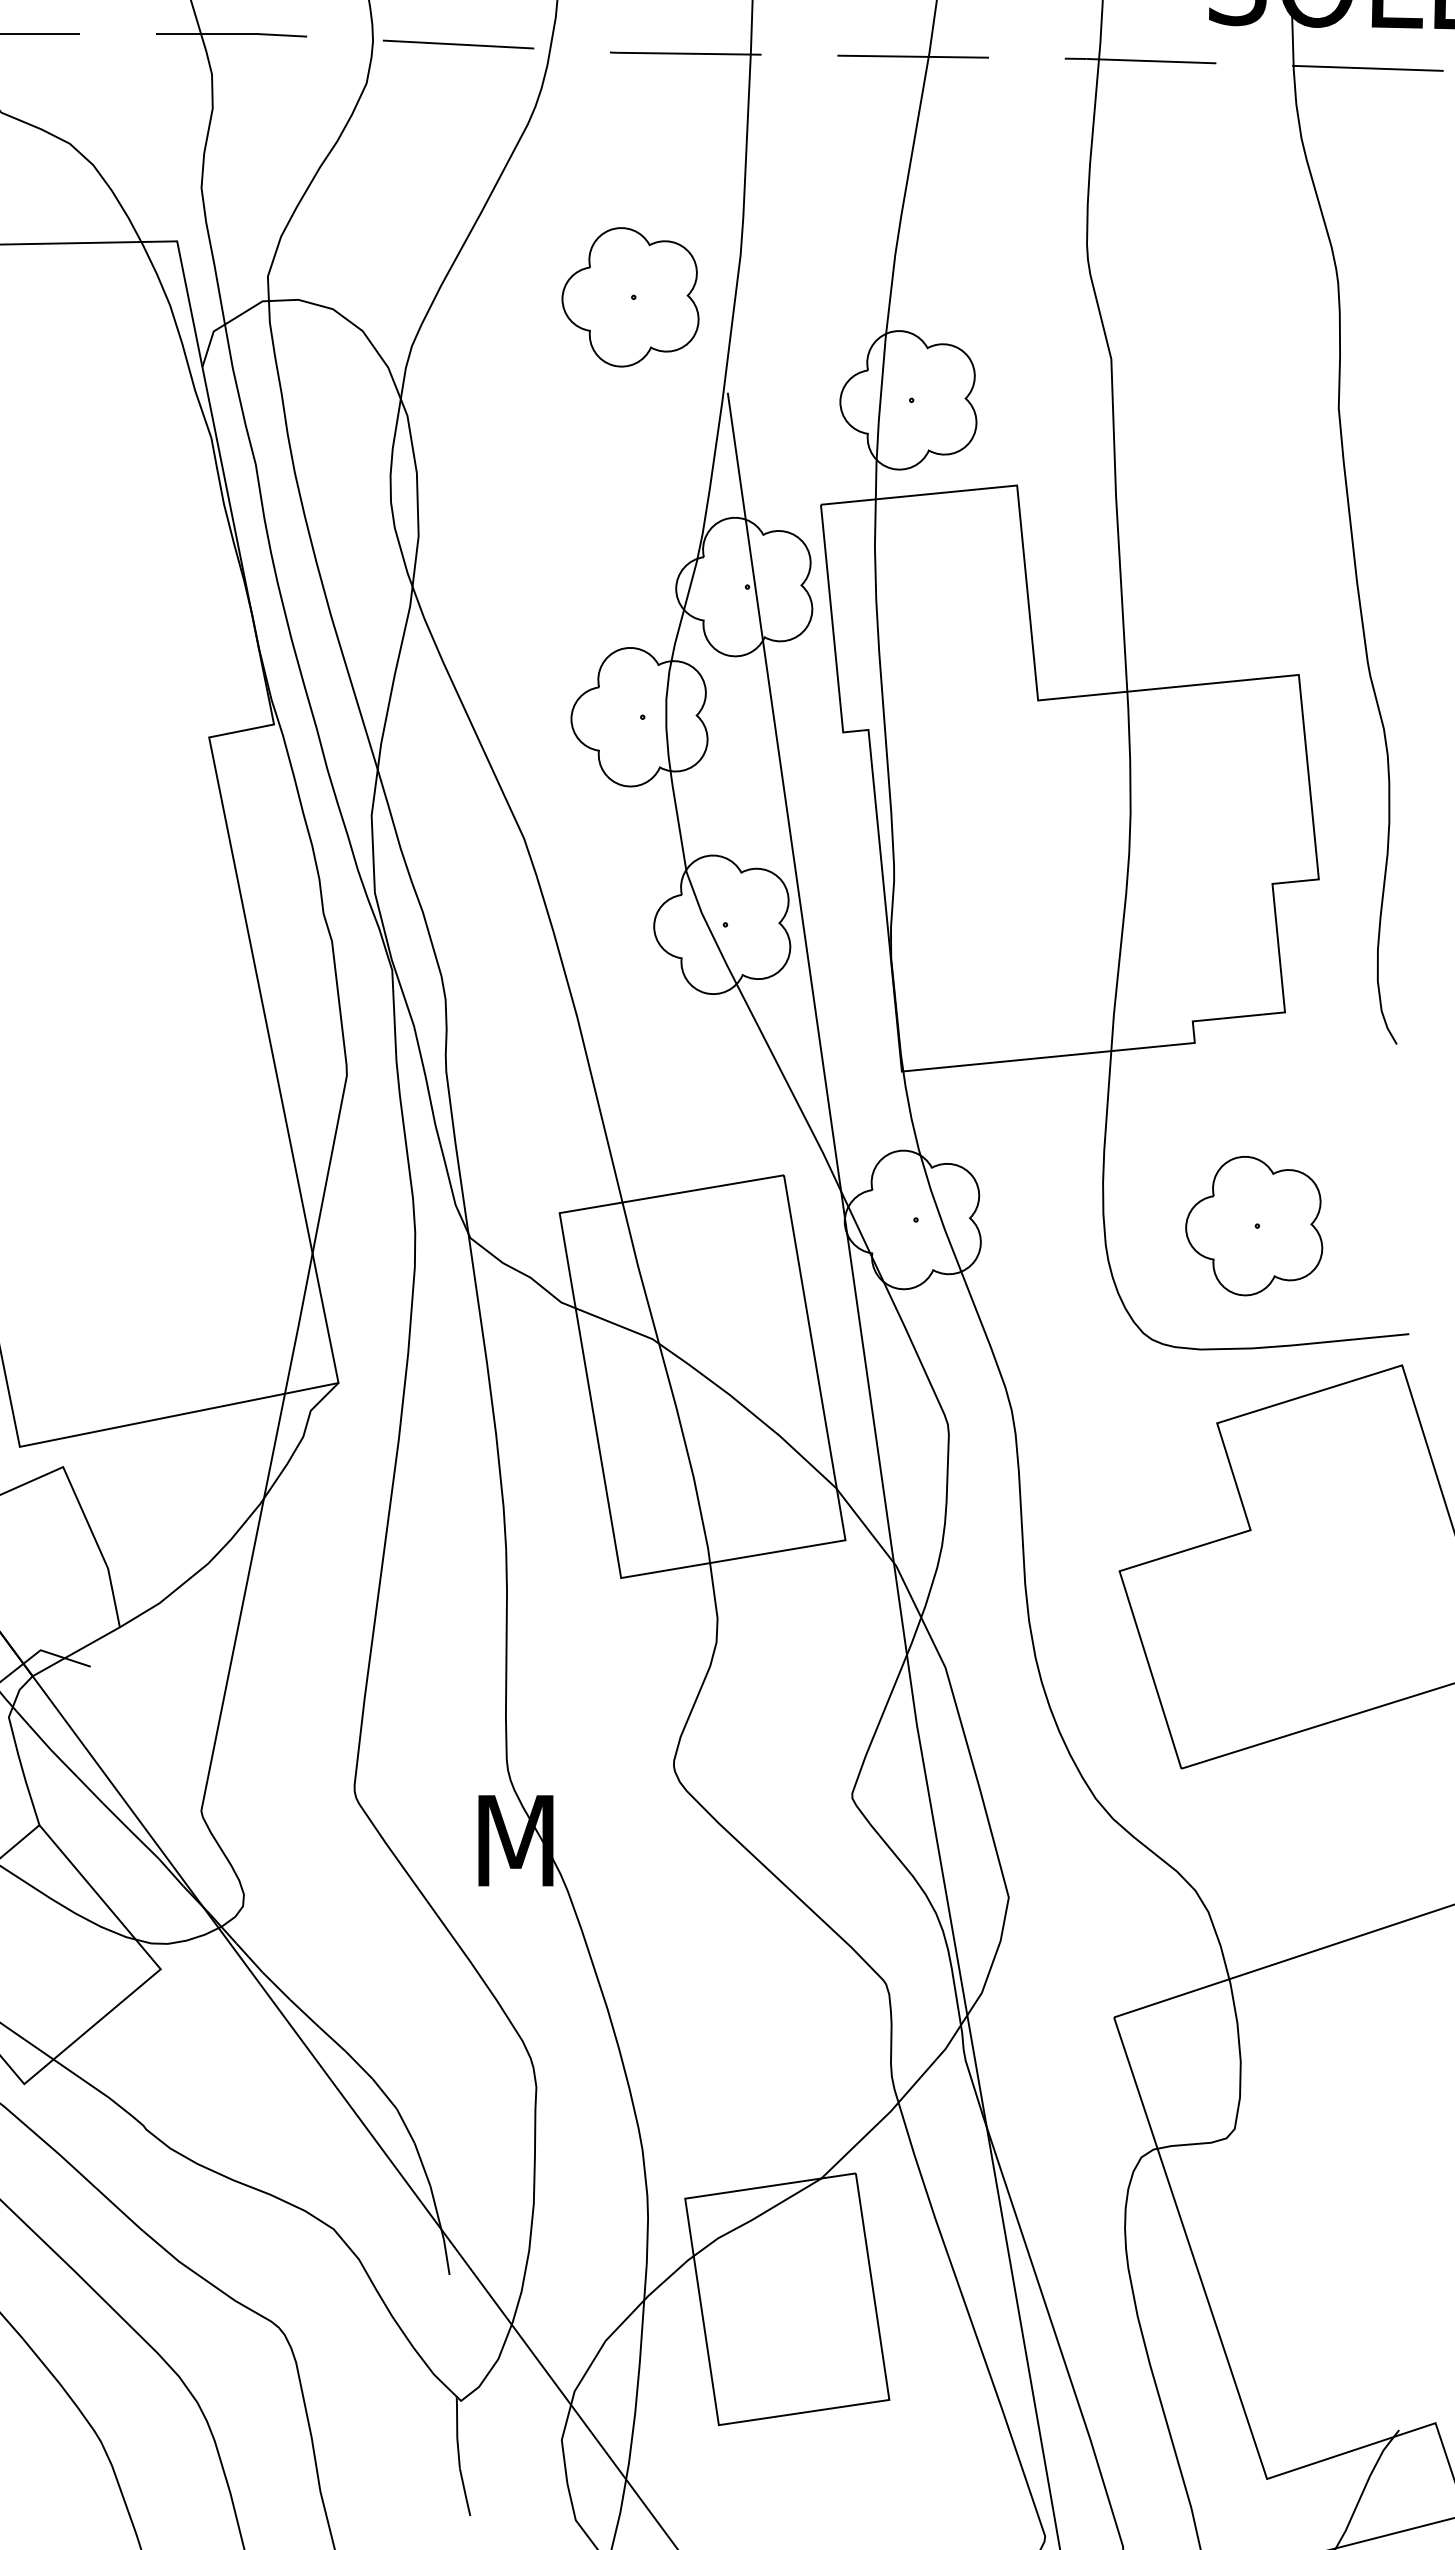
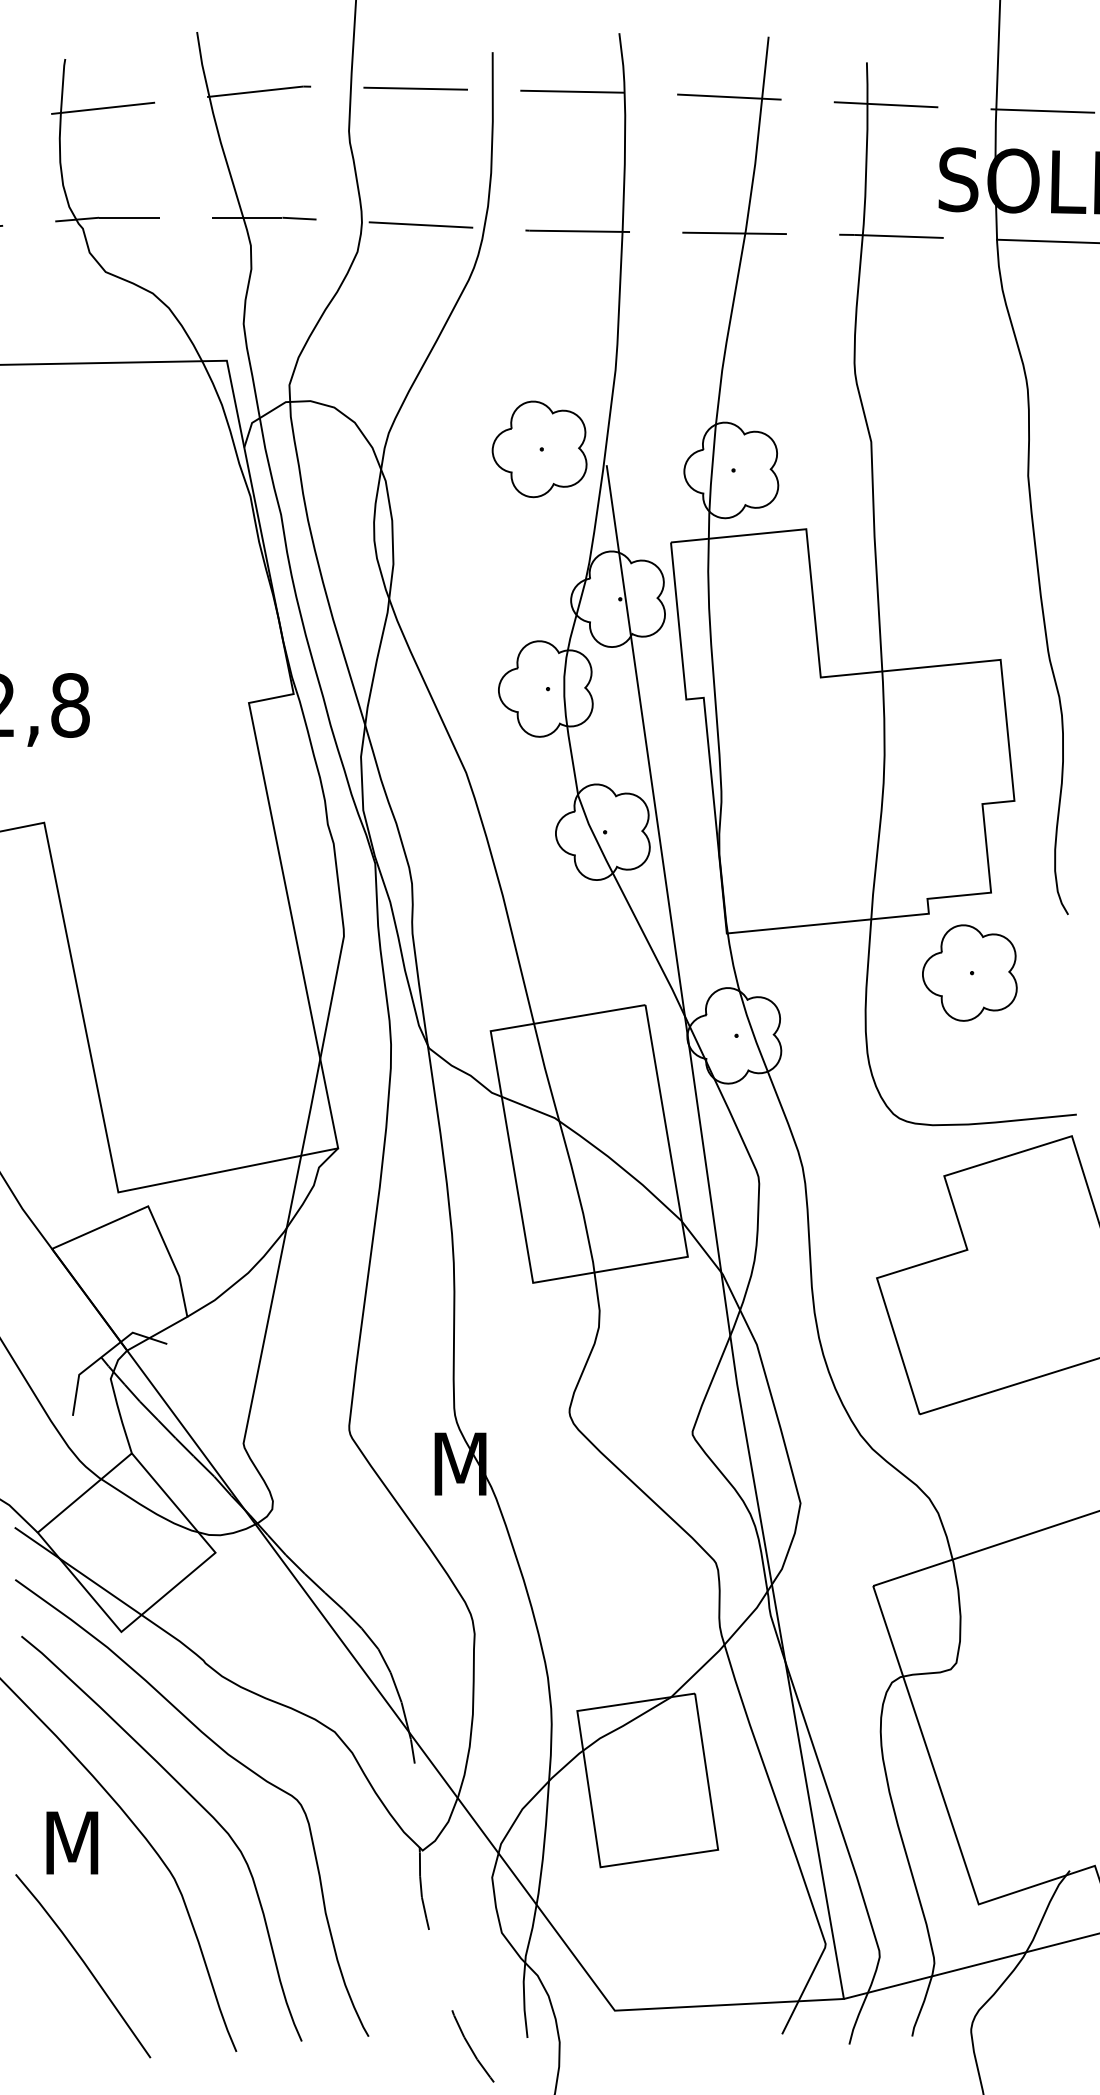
part: (630, 297) -> (539, 449), moved
part: (1253, 1225) -> (969, 972), moved

